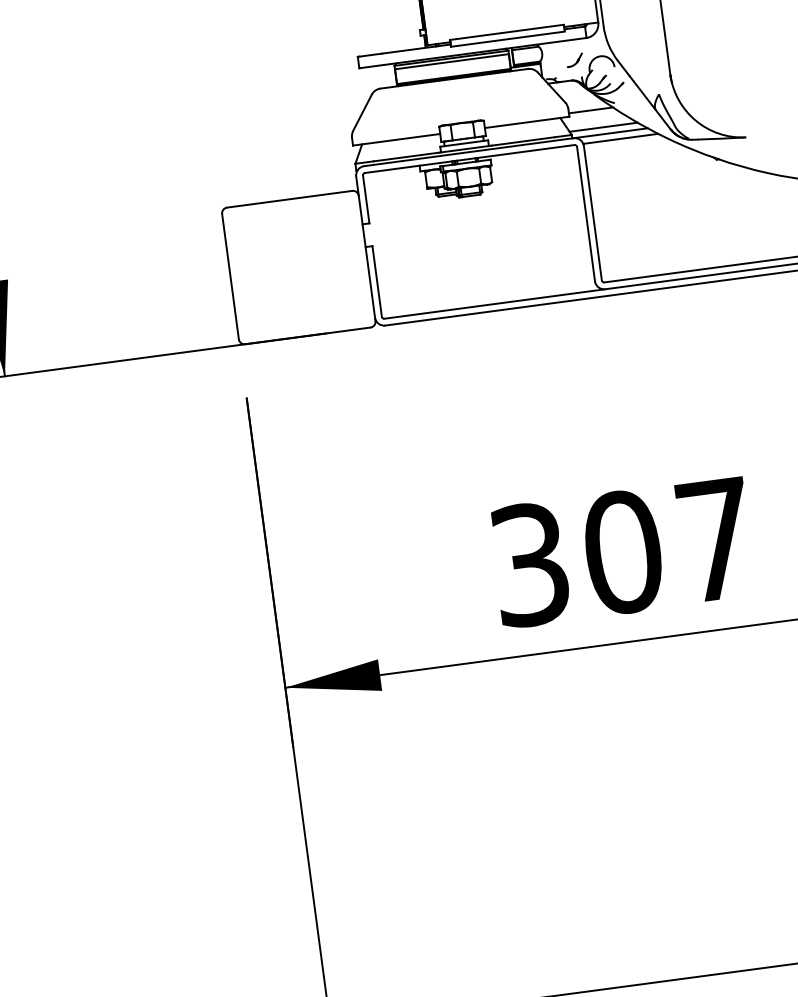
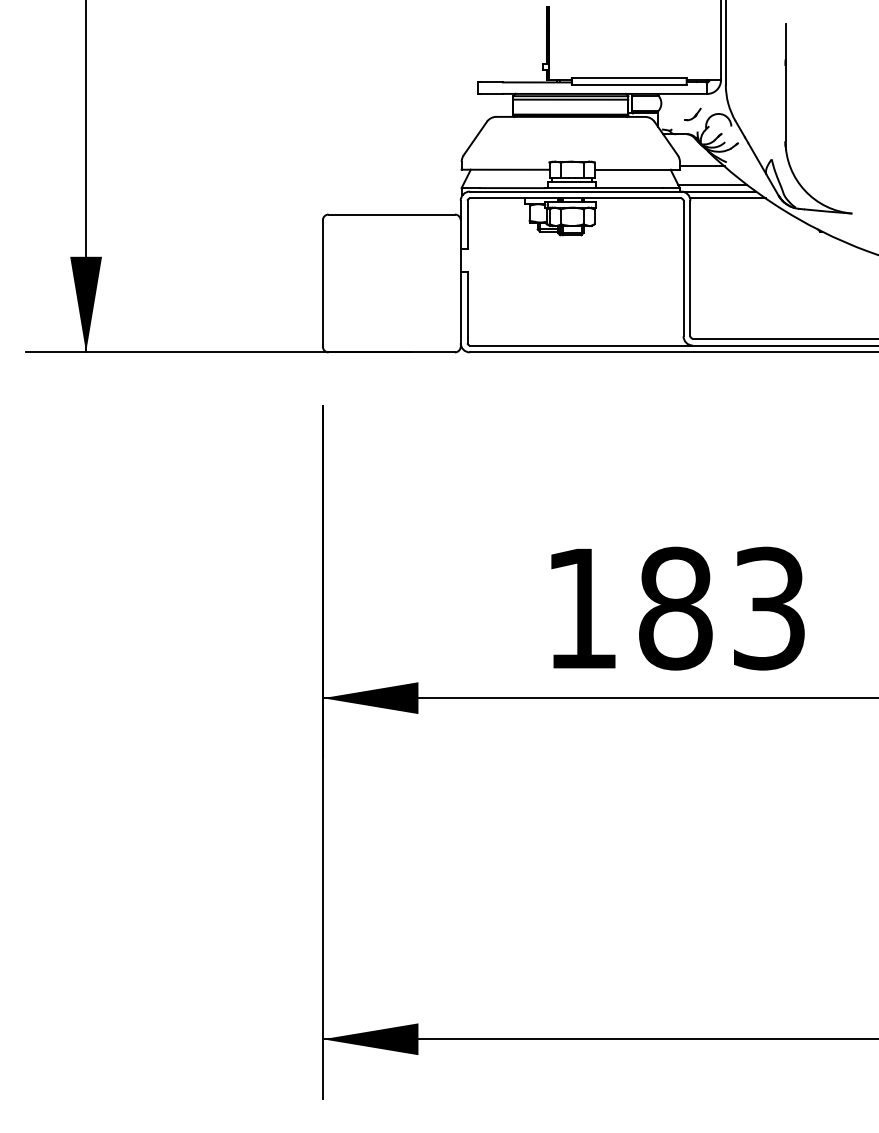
text: (623, 552) -> (675, 608), 307 -> 183

